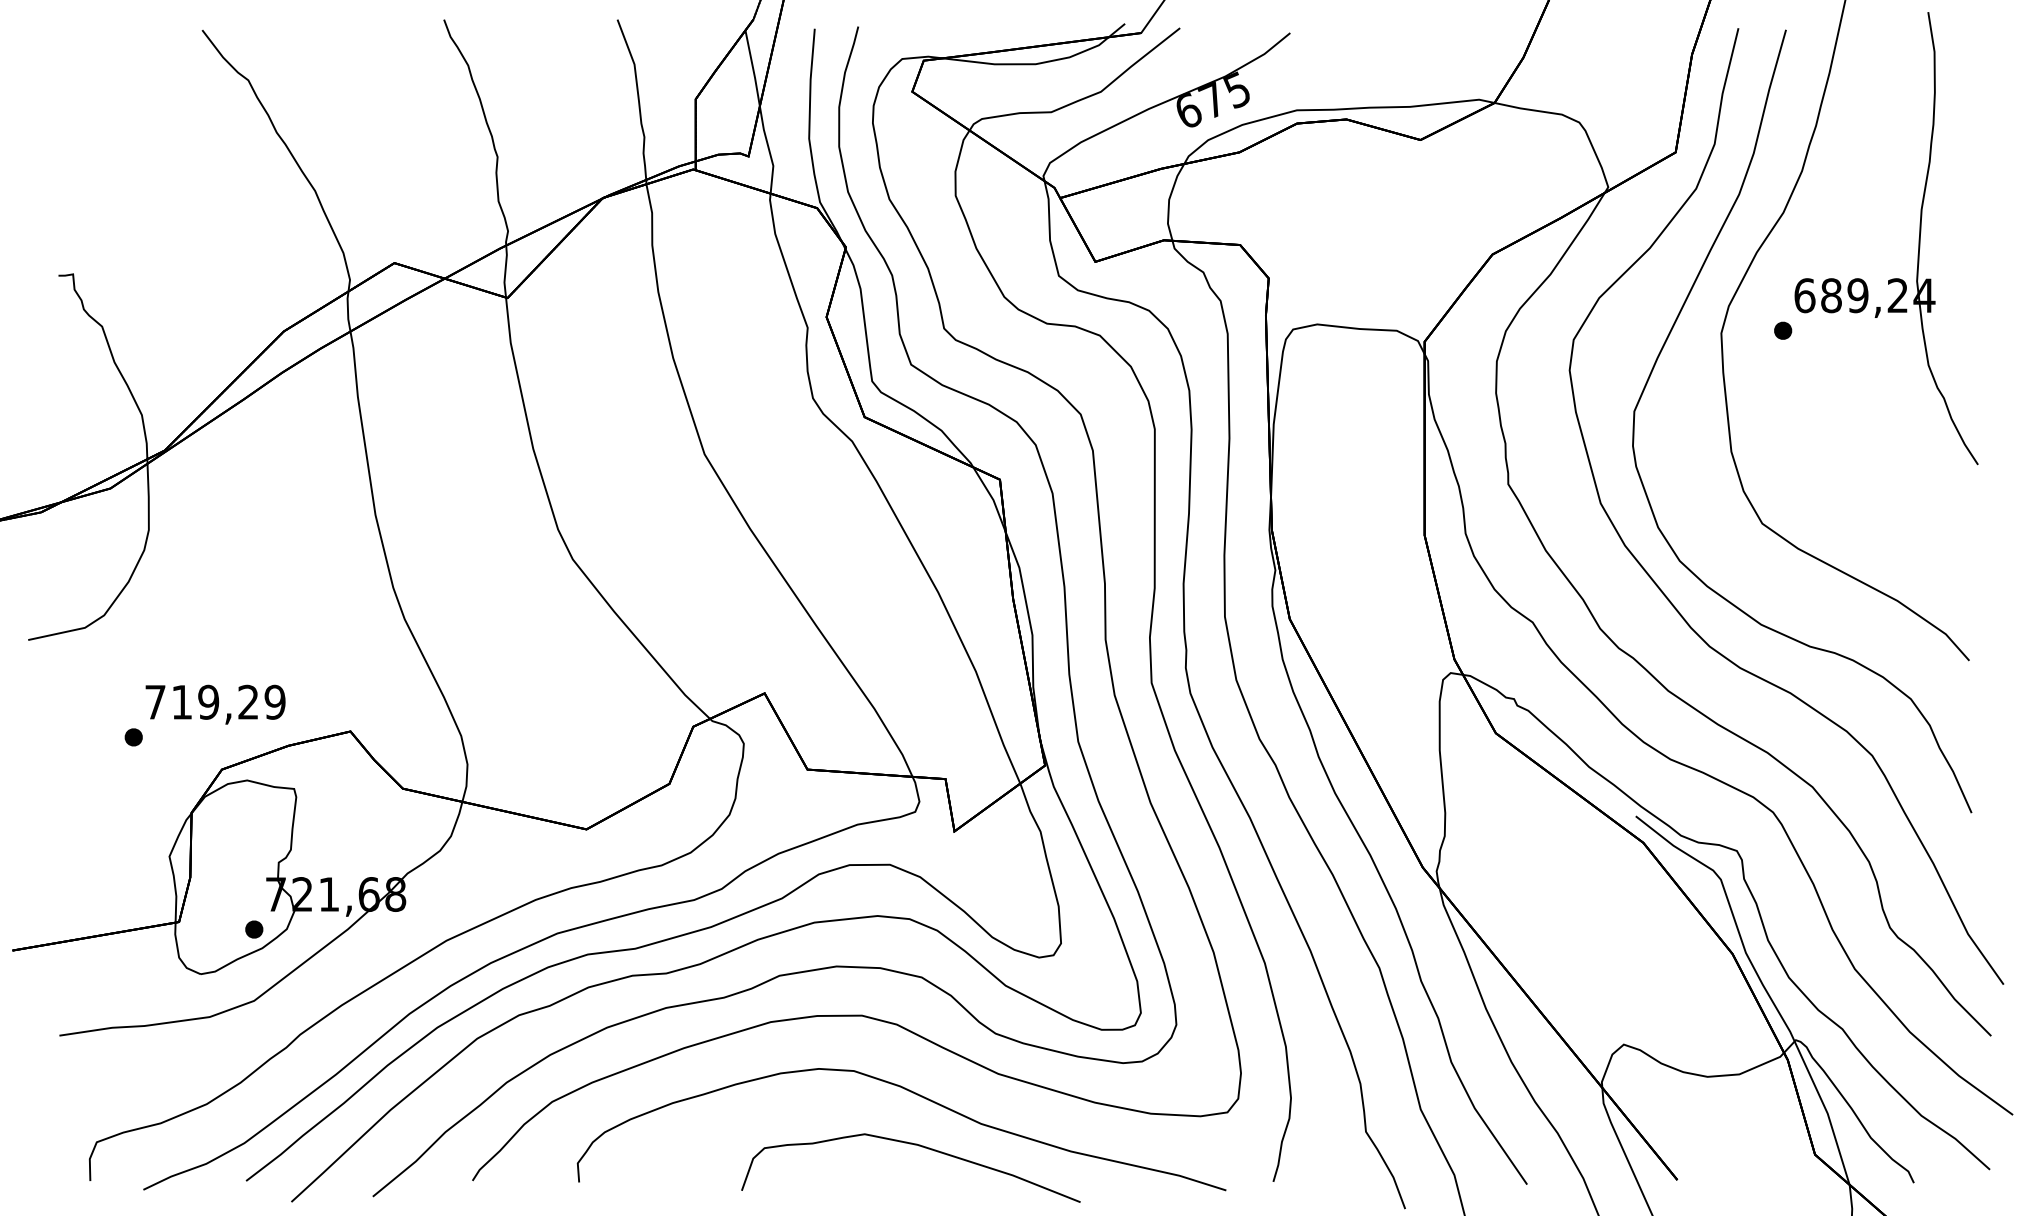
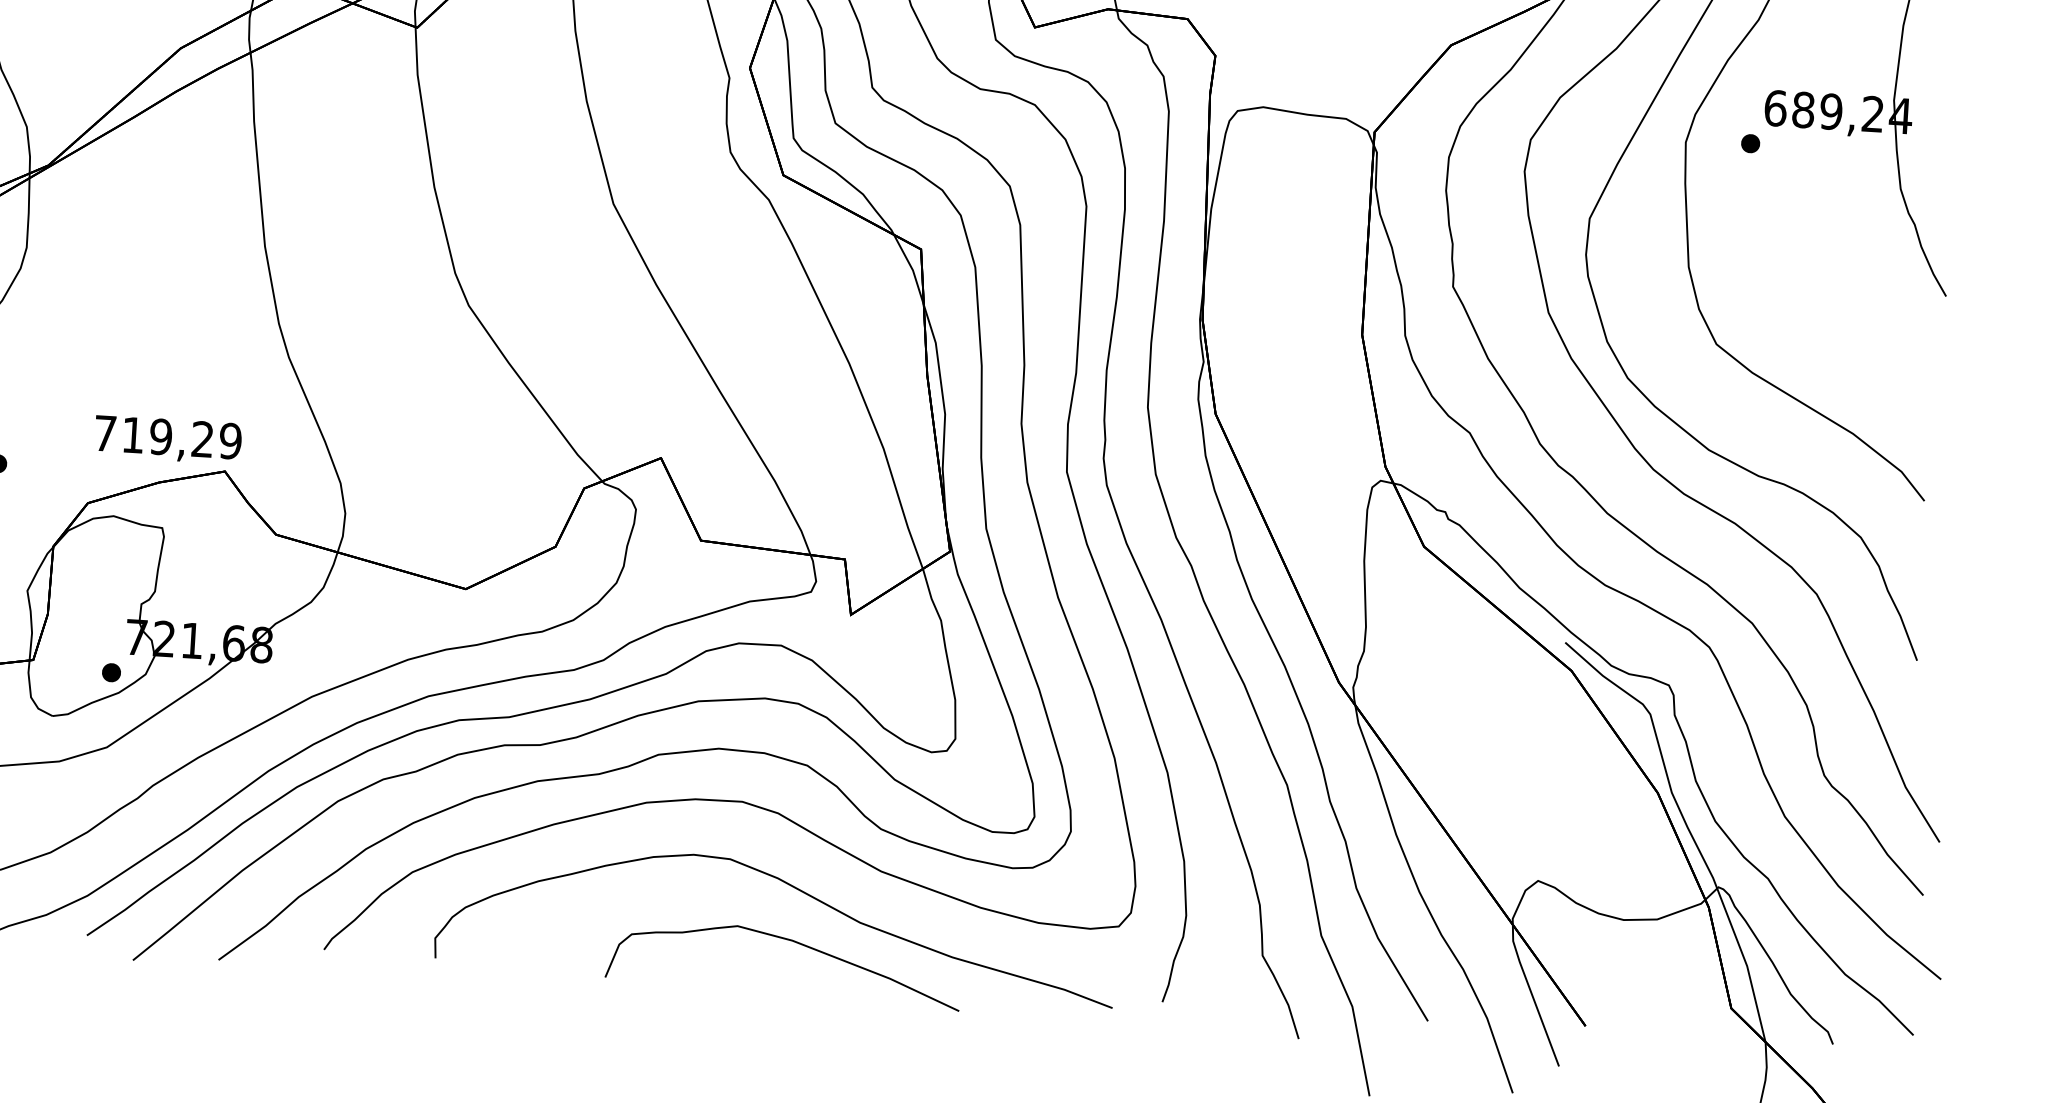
text: (215, 704) -> (168, 439), moved

